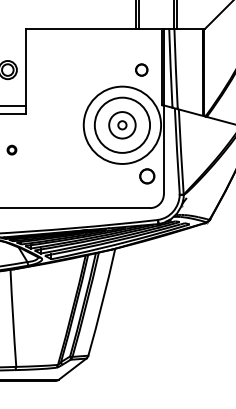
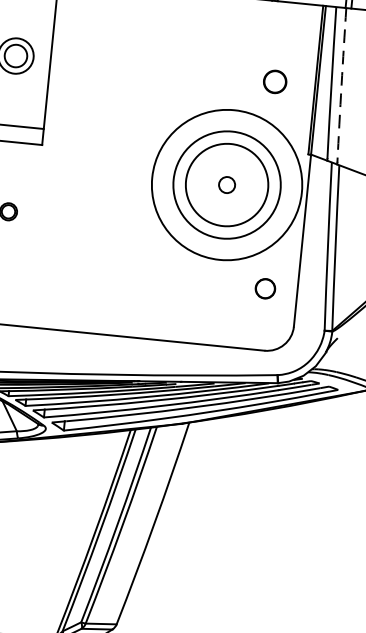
arc: (175, 68) -> (340, 85), solid -> dashed
circle: (122, 125) -> (227, 185), size x1.6
circle: (147, 176) -> (265, 288), size x0.7

